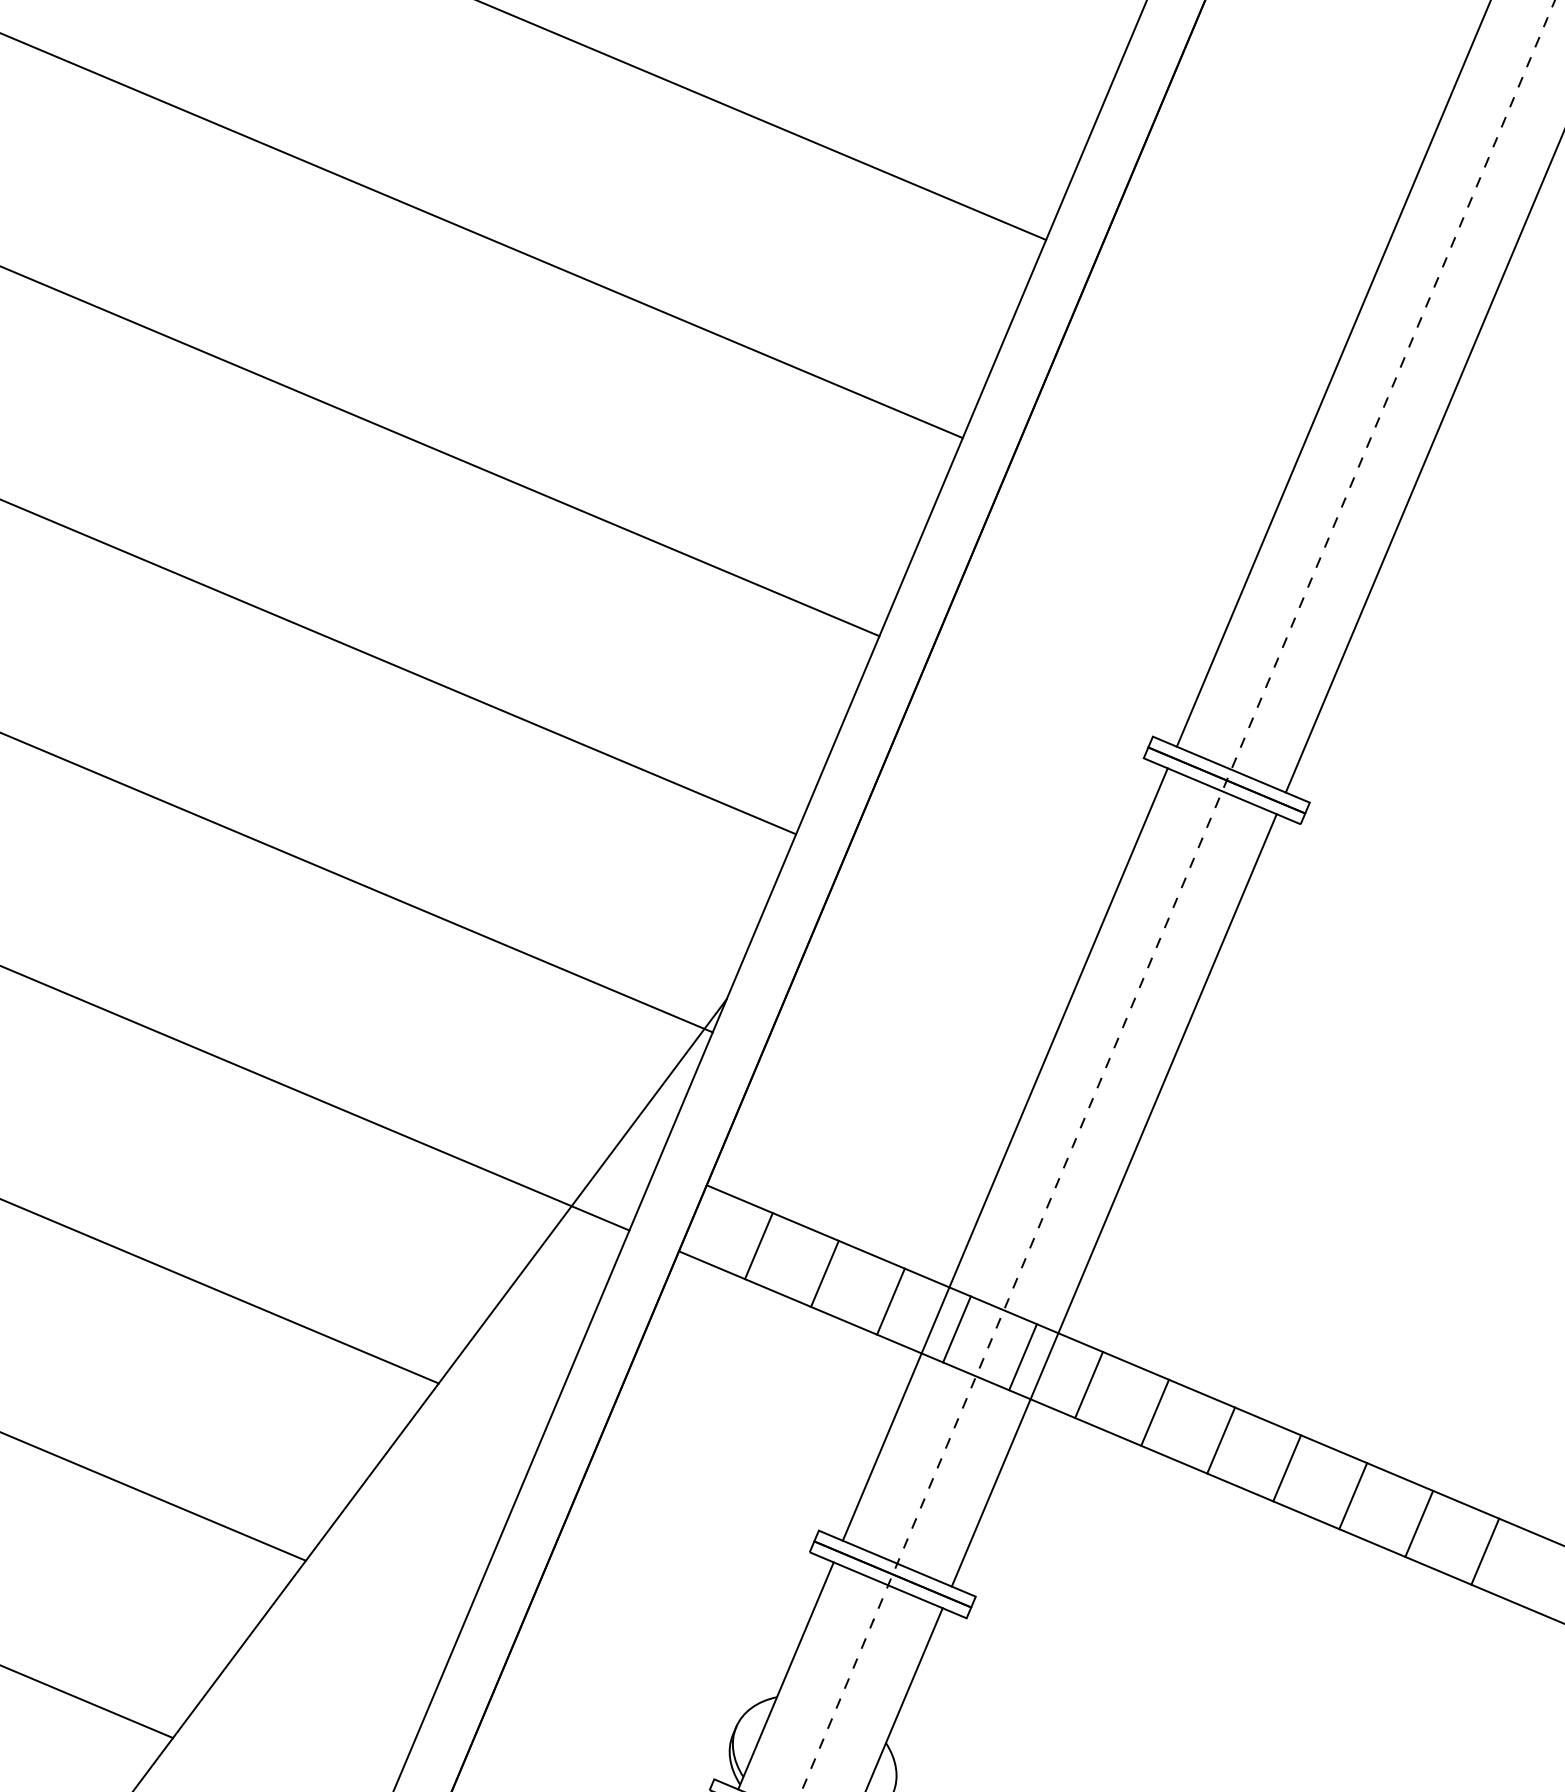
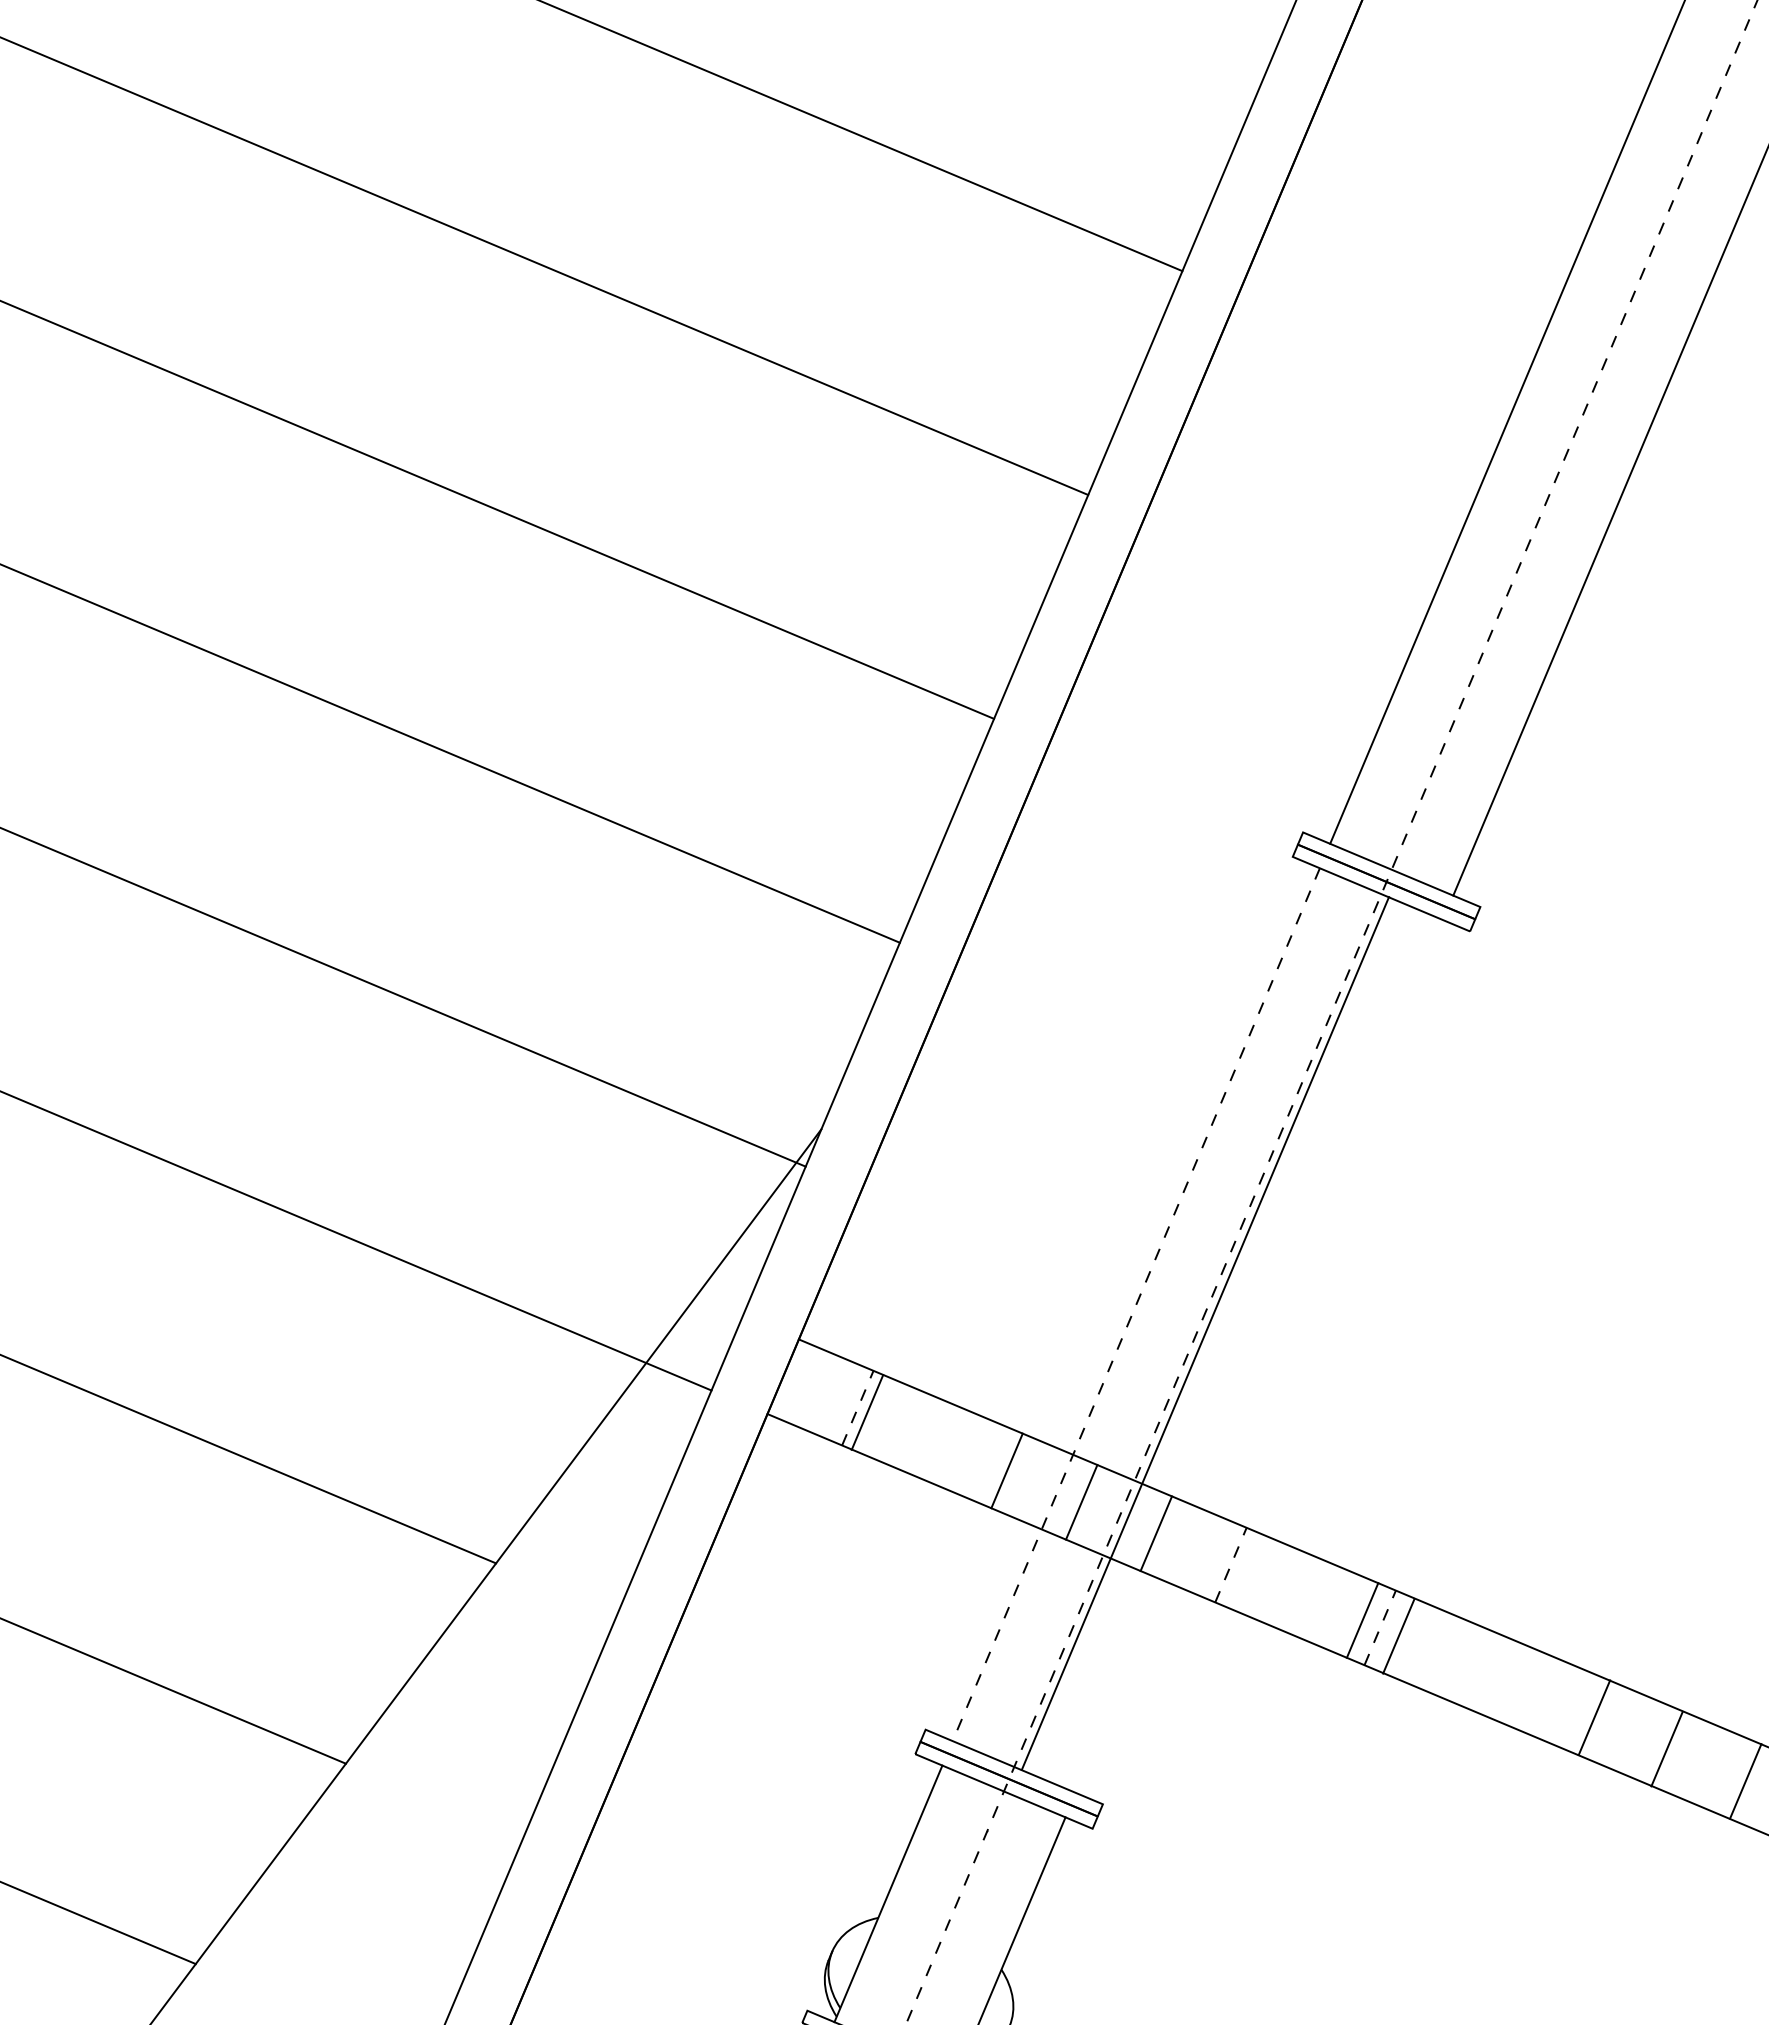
line: (1005, 1155) -> (1136, 1305), solid -> dashed
line: (1114, 1200) -> (1205, 1333), moved
line: (759, 1245) -> (858, 1407), solid -> dashed
line: (824, 1273) -> (867, 1412), moved
line: (1089, 1384) -> (1231, 1564), solid -> dashed
line: (1155, 1412) -> (1362, 1620), moved
line: (1221, 1440) -> (1380, 1627), solid -> dashed
line: (1286, 1467) -> (1398, 1635), moved
line: (1353, 1495) -> (1594, 1717), moved
line: (1418, 1523) -> (1666, 1748), moved
line: (1485, 1551) -> (1745, 1781), moved

